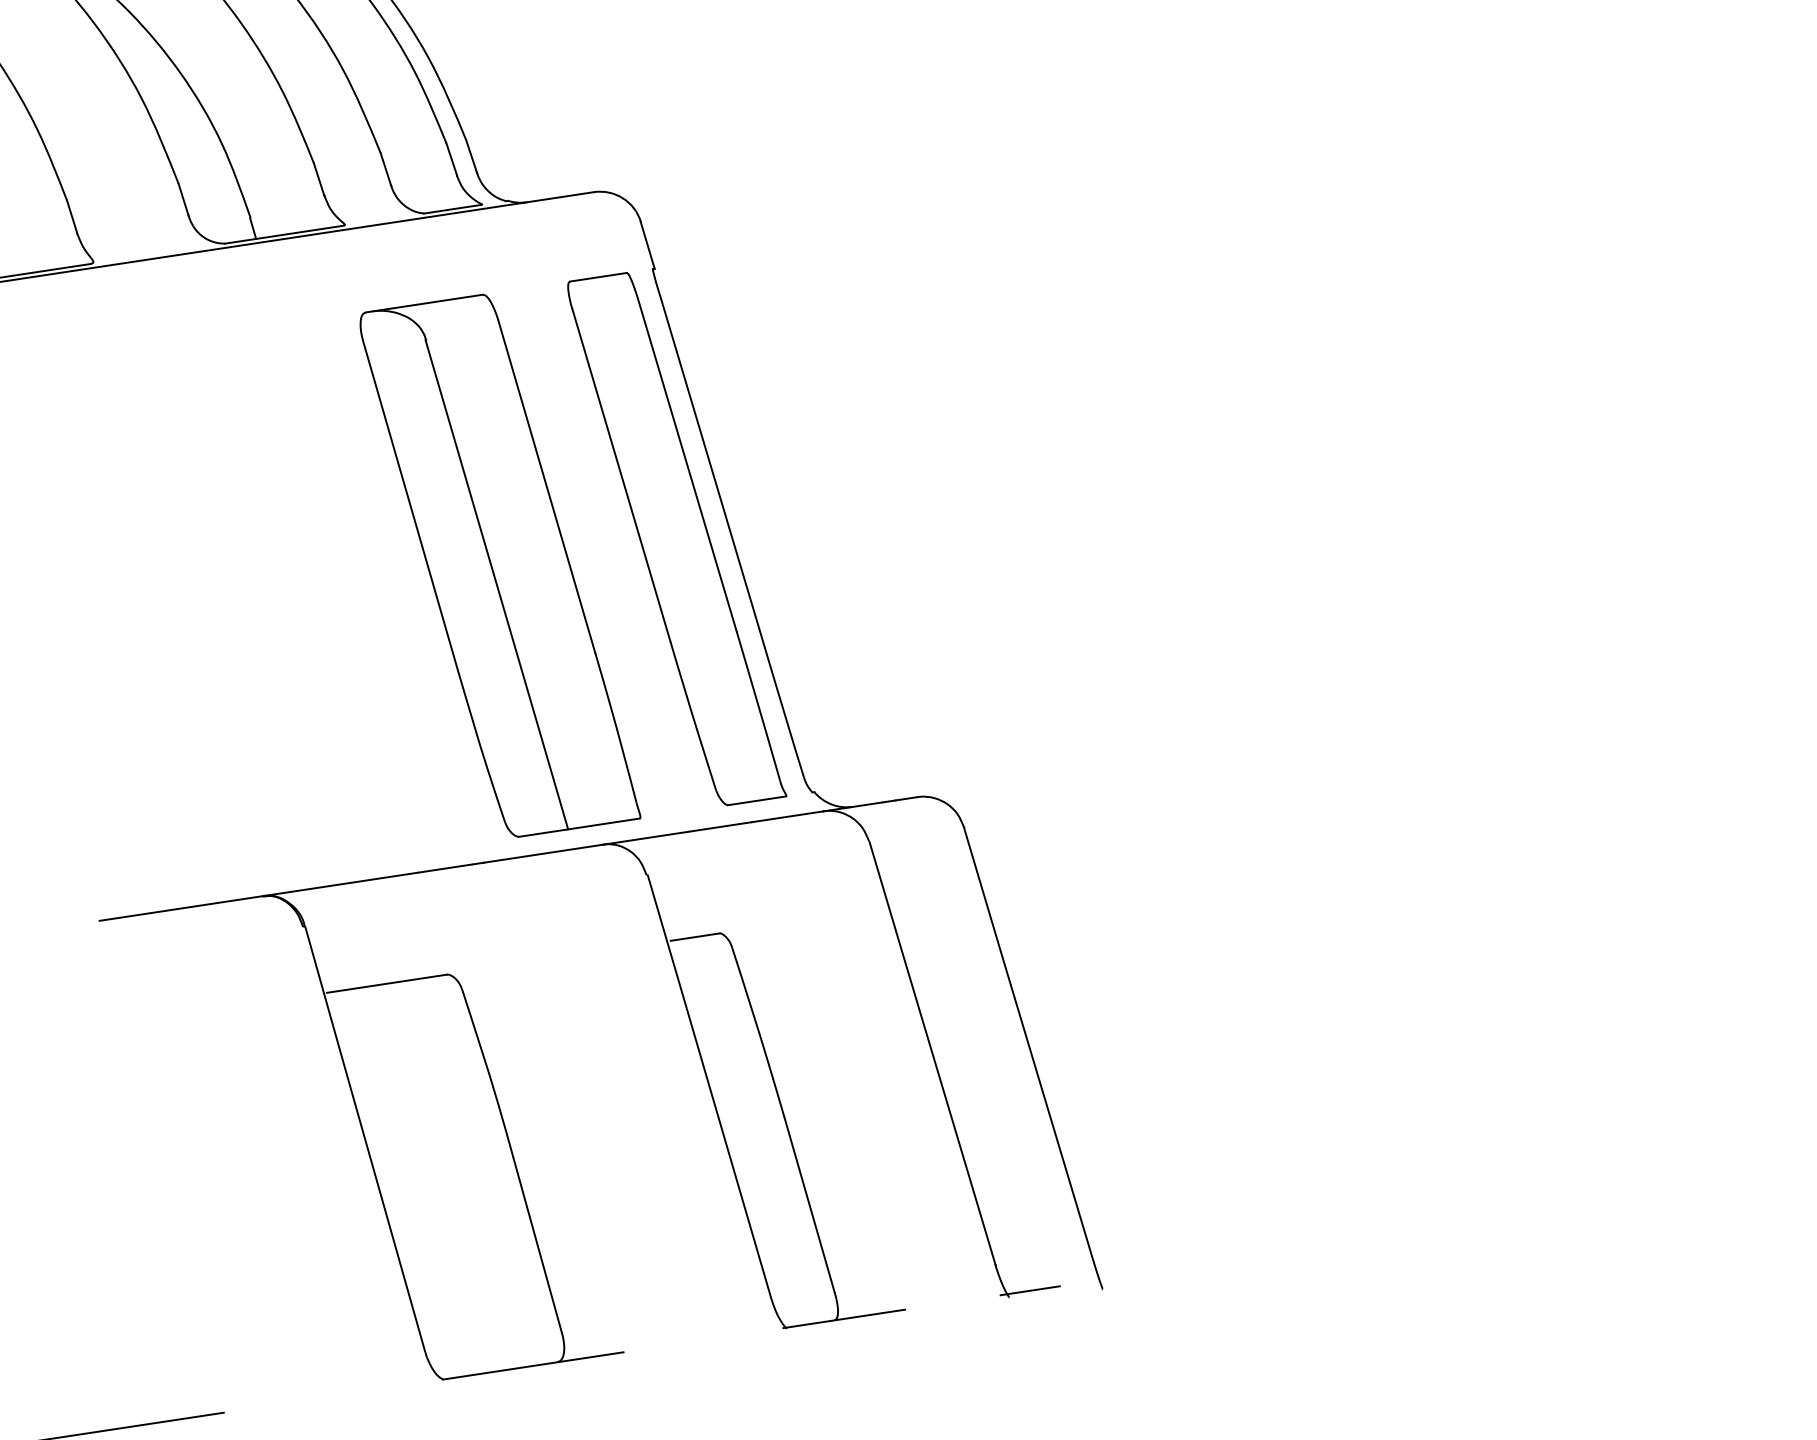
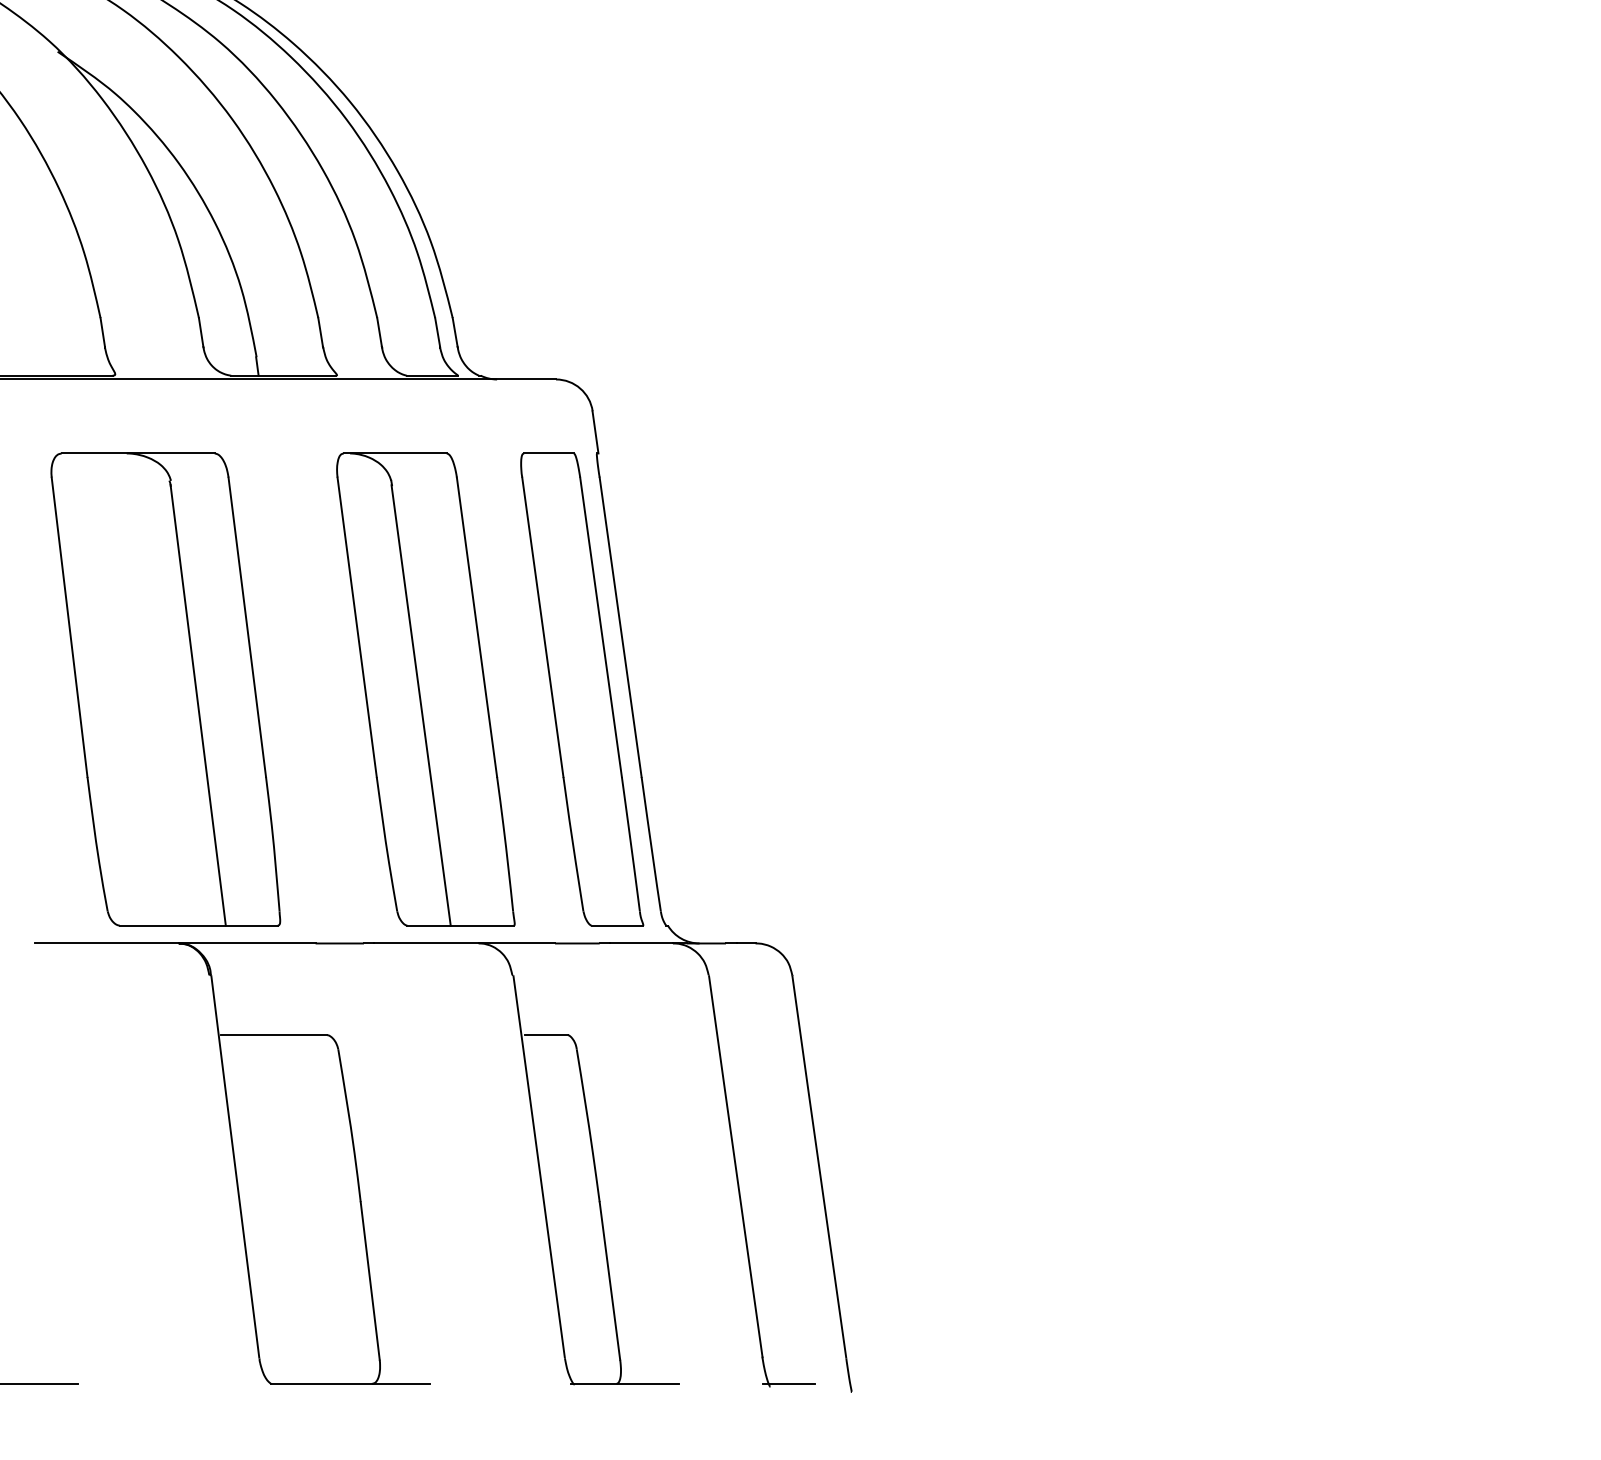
part: (204, 610) -> (165, 689), added

